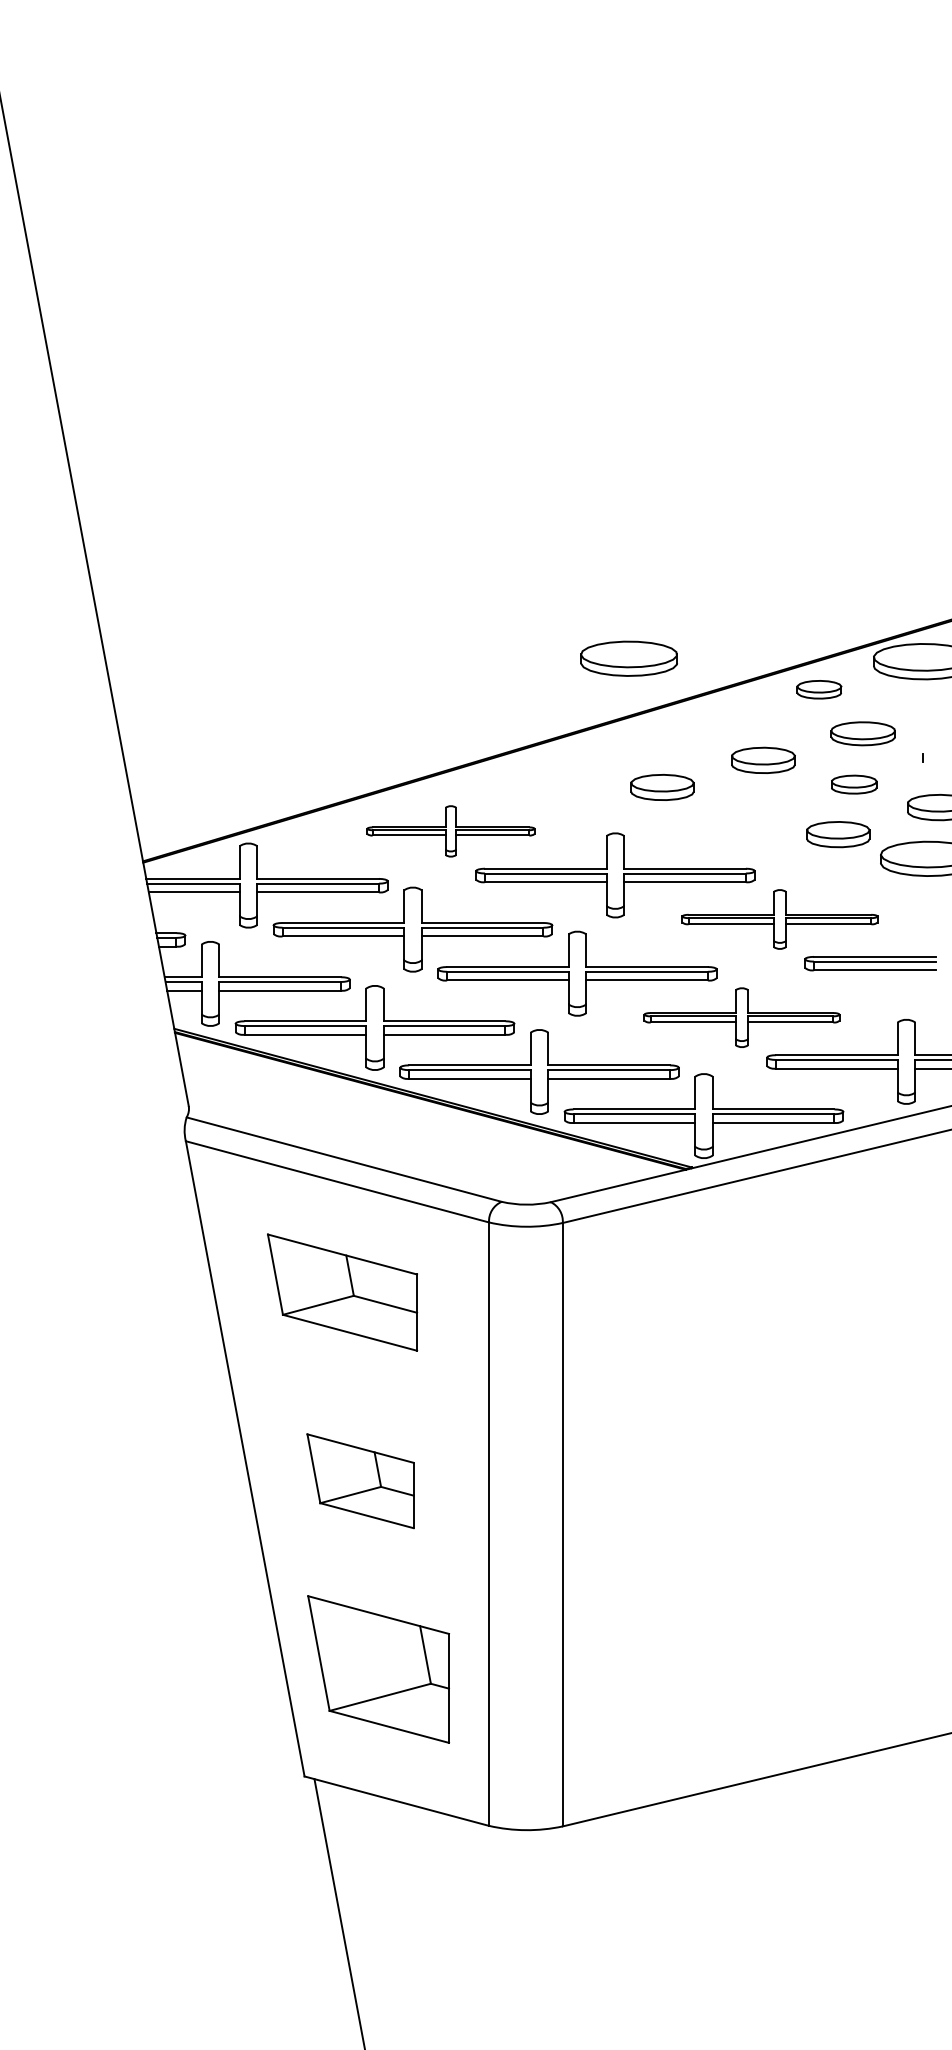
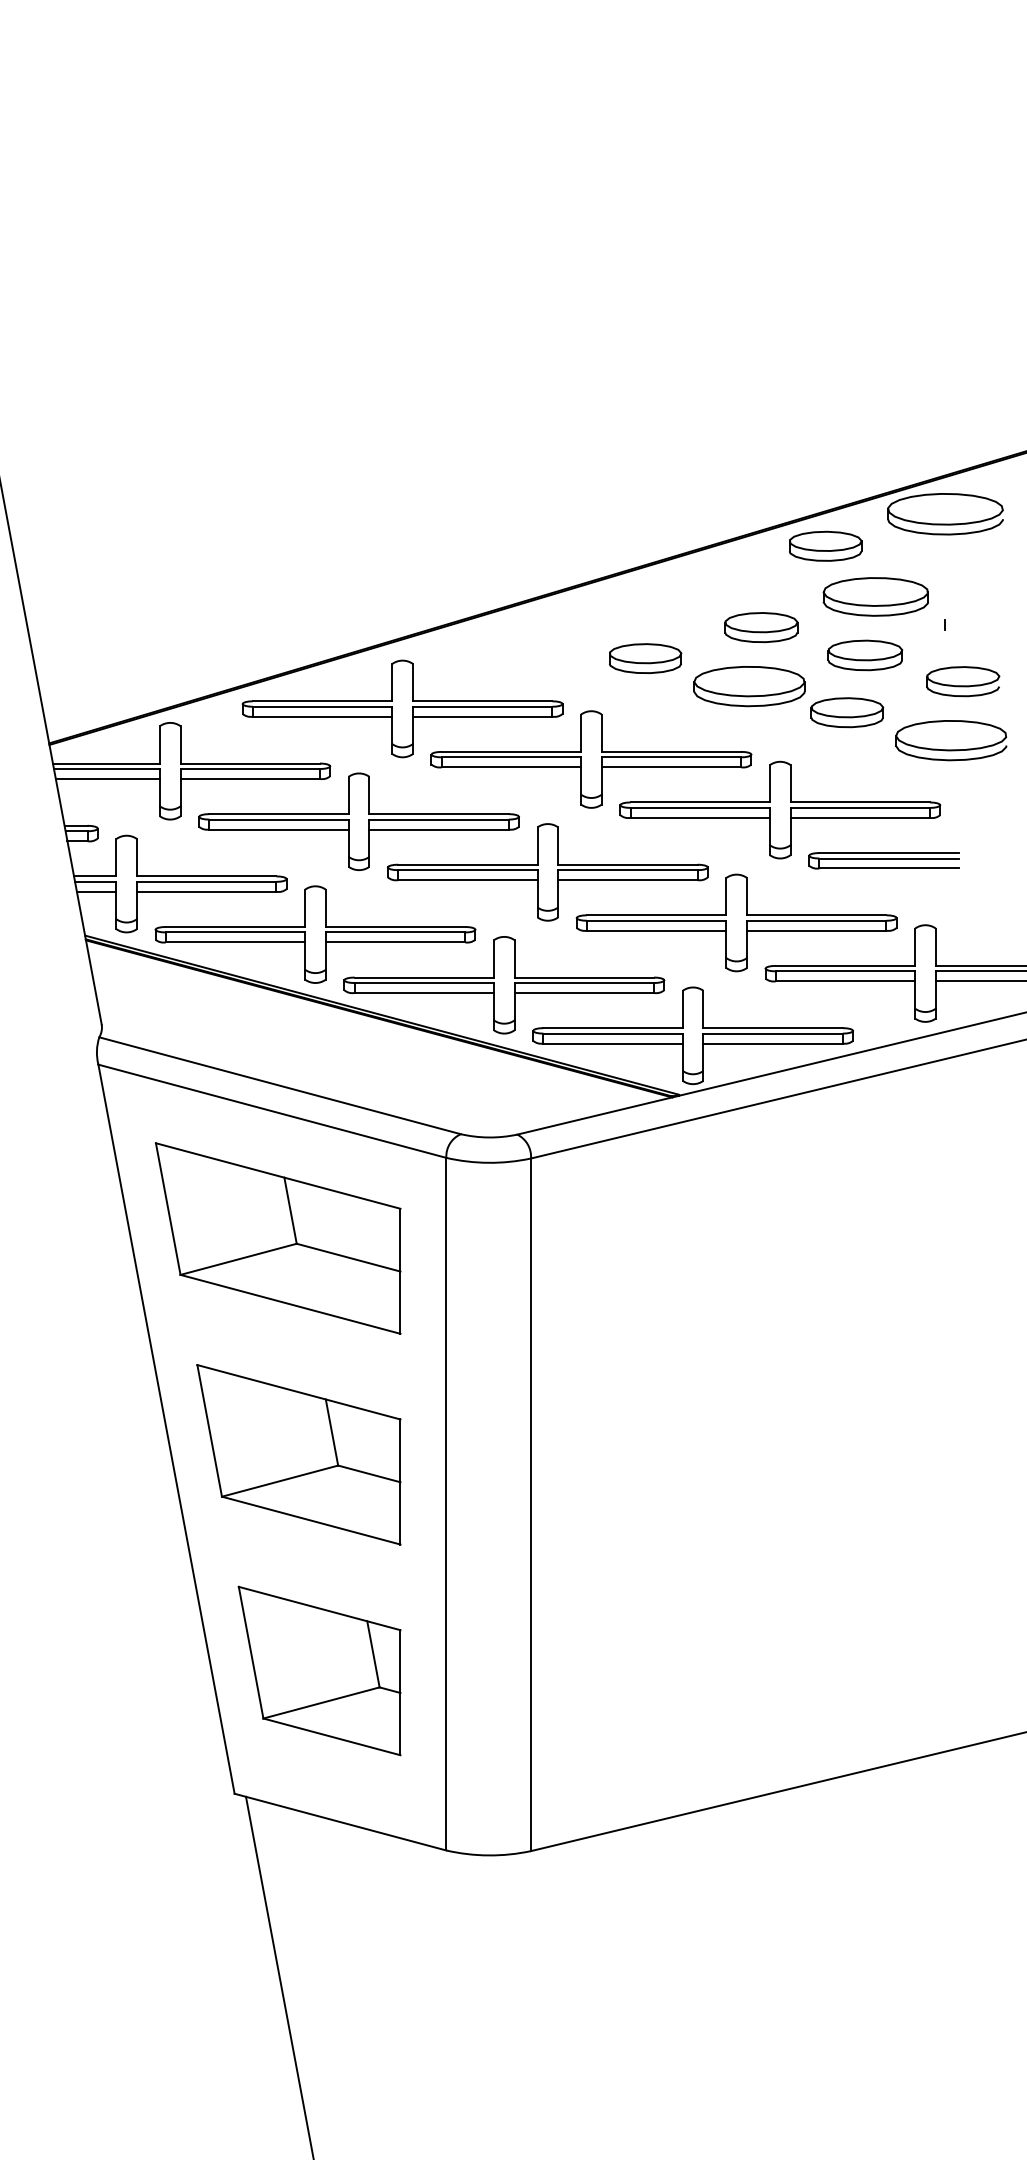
part: (628, 658) -> (748, 686), moved
part: (819, 689) -> (825, 546), size x1.43
part: (862, 733) -> (875, 596), size x1.43
part: (854, 784) -> (865, 655), size x1.43
part: (450, 831) -> (402, 709), size x1.67
part: (779, 919) -> (779, 810), size x1.43
part: (741, 1017) -> (736, 922), size x1.43
part: (342, 1292) -> (278, 1238), size x1.43
part: (360, 1481) -> (298, 1455), size x1.67

